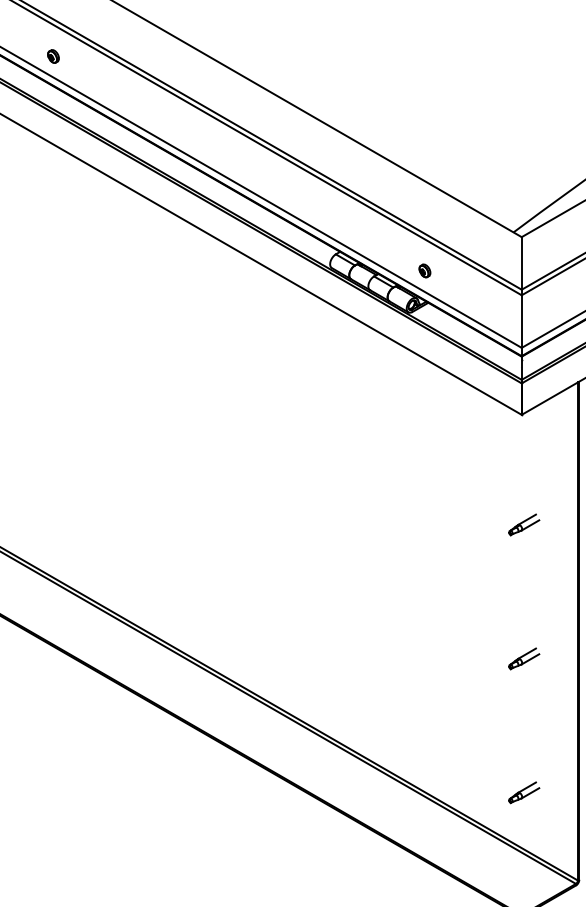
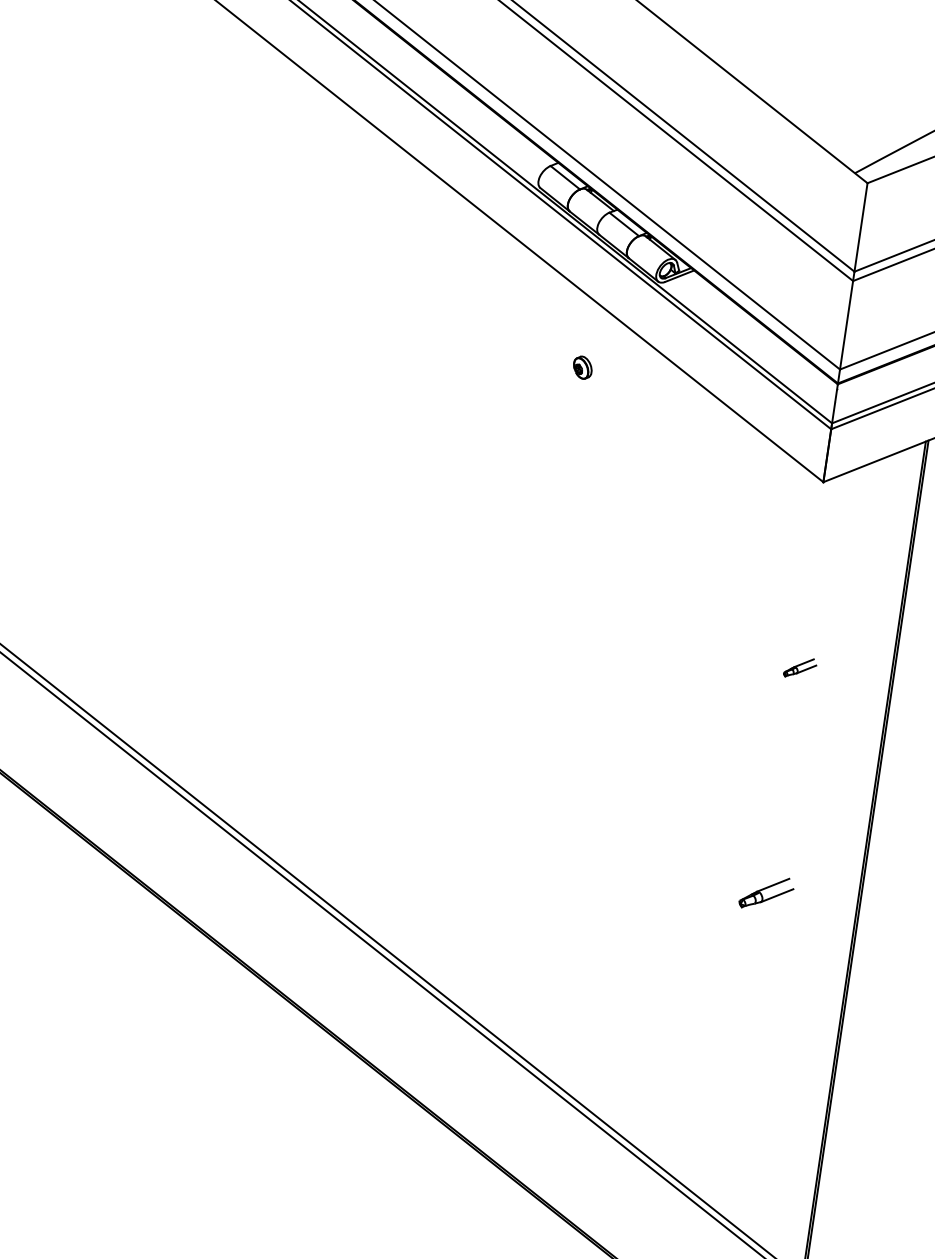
part: (424, 270) -> (582, 366), moved
part: (524, 524) -> (800, 667), size x0.6
part: (524, 792) -> (734, 1118), removed

